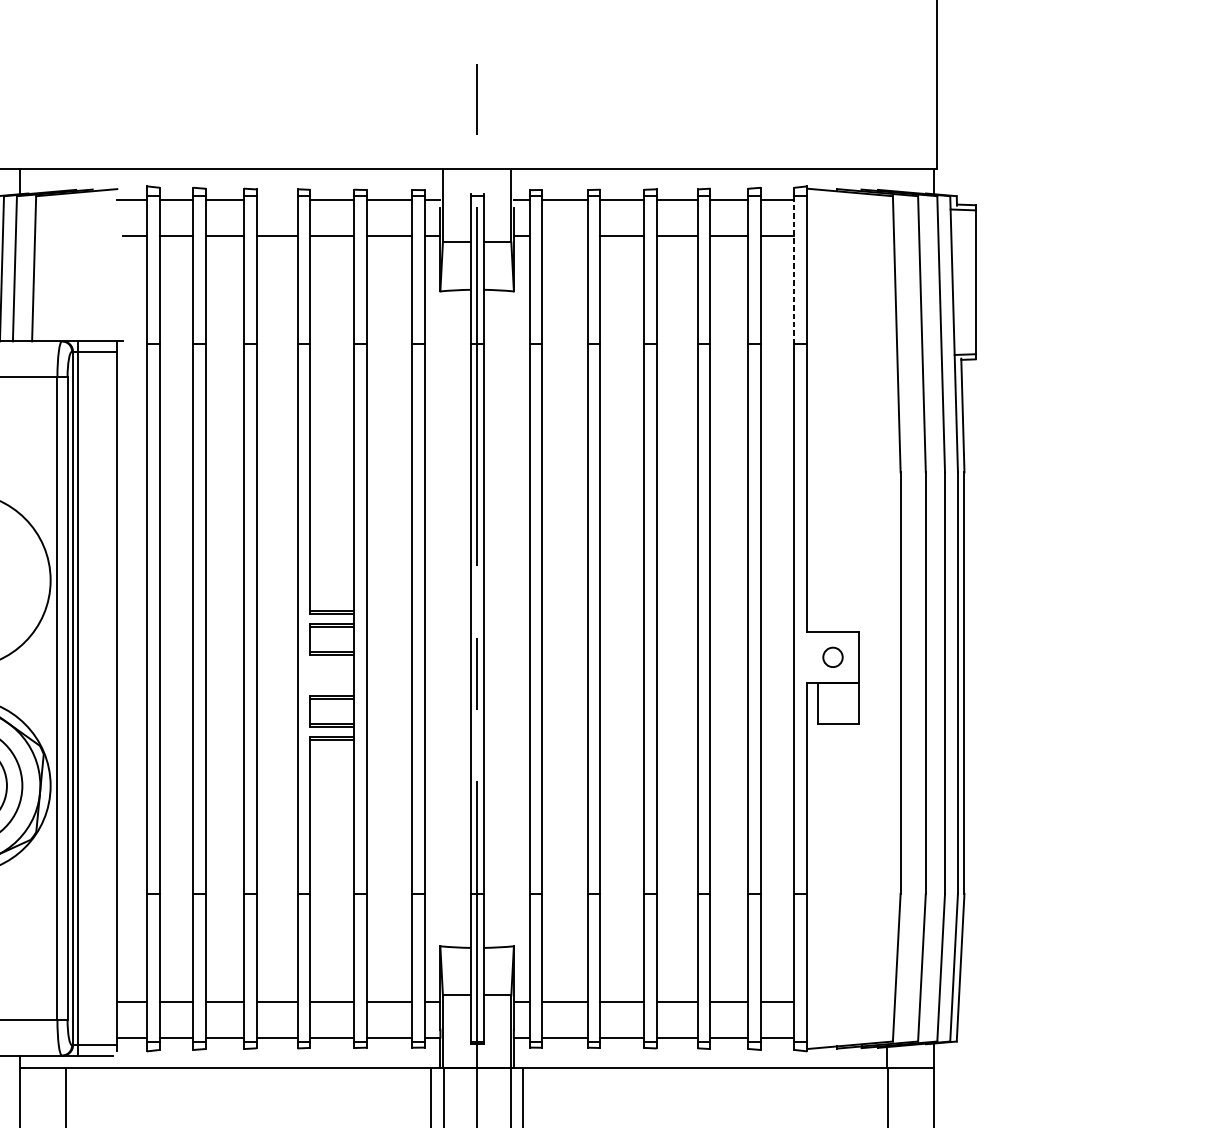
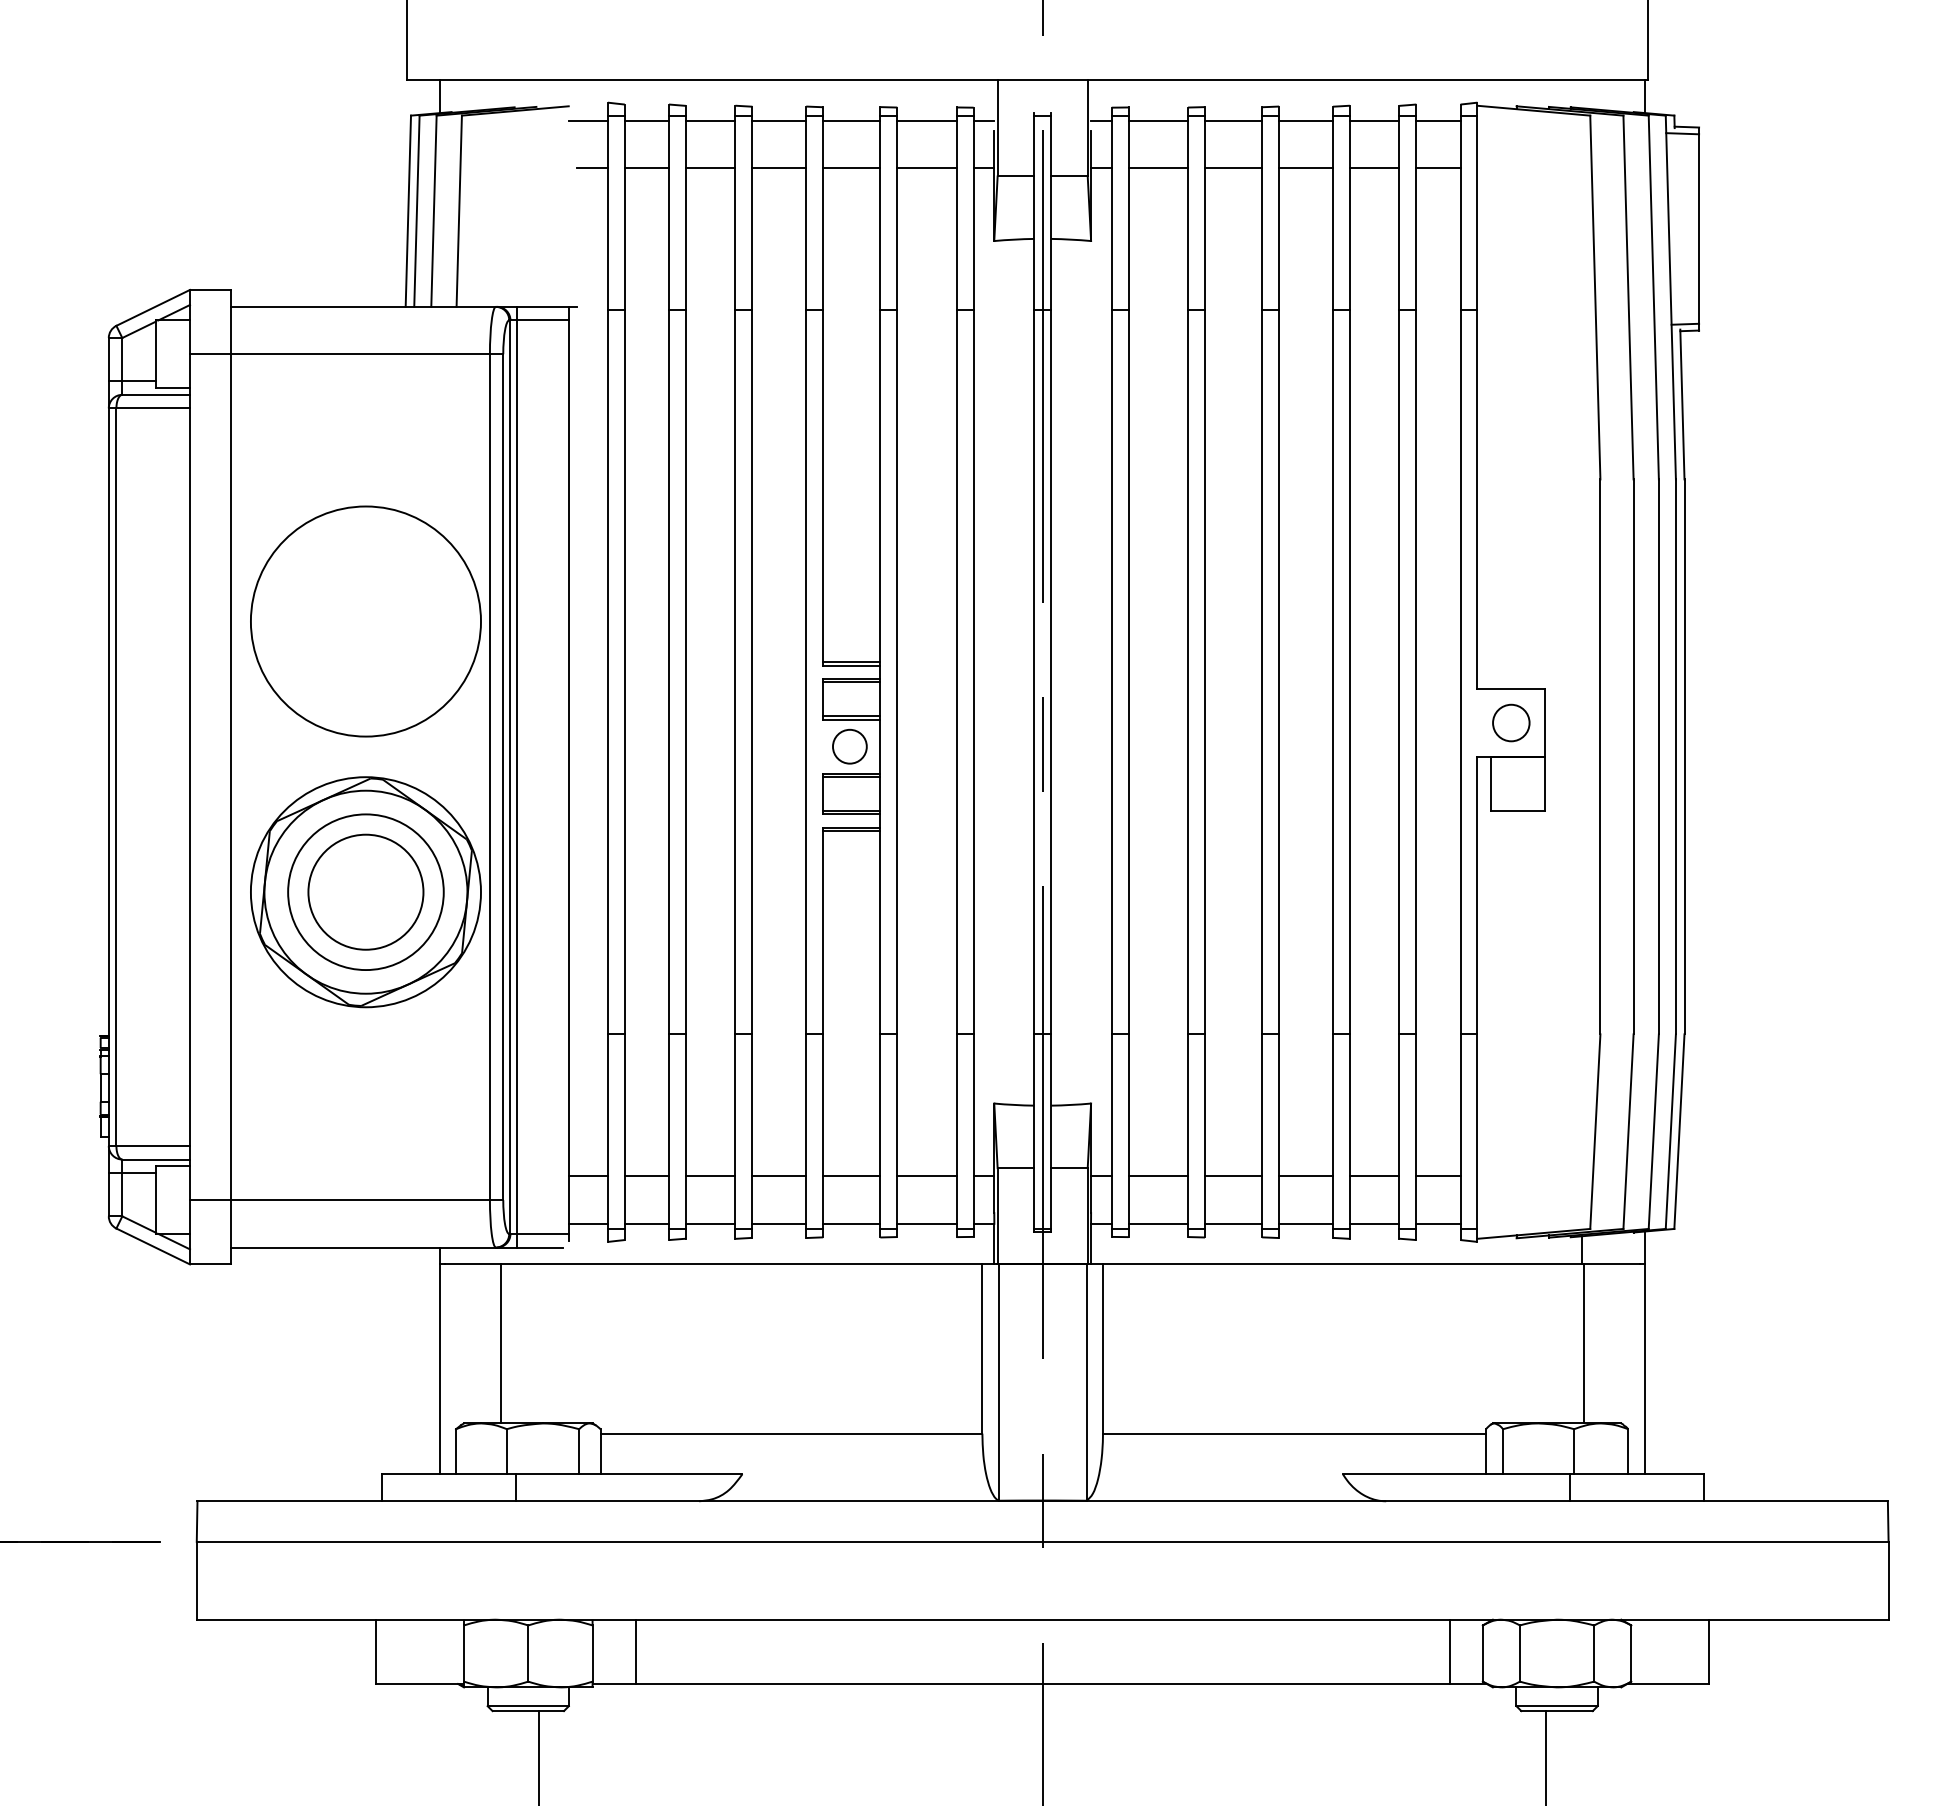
line: (277, 199) -> (779, 120), added
line: (565, 236) -> (1158, 168), added
line: (794, 269) -> (1460, 212), dashed -> solid
circle: (833, 656) -> (1511, 722), size x1.43
circle: (330, 675) -> (849, 746), added

